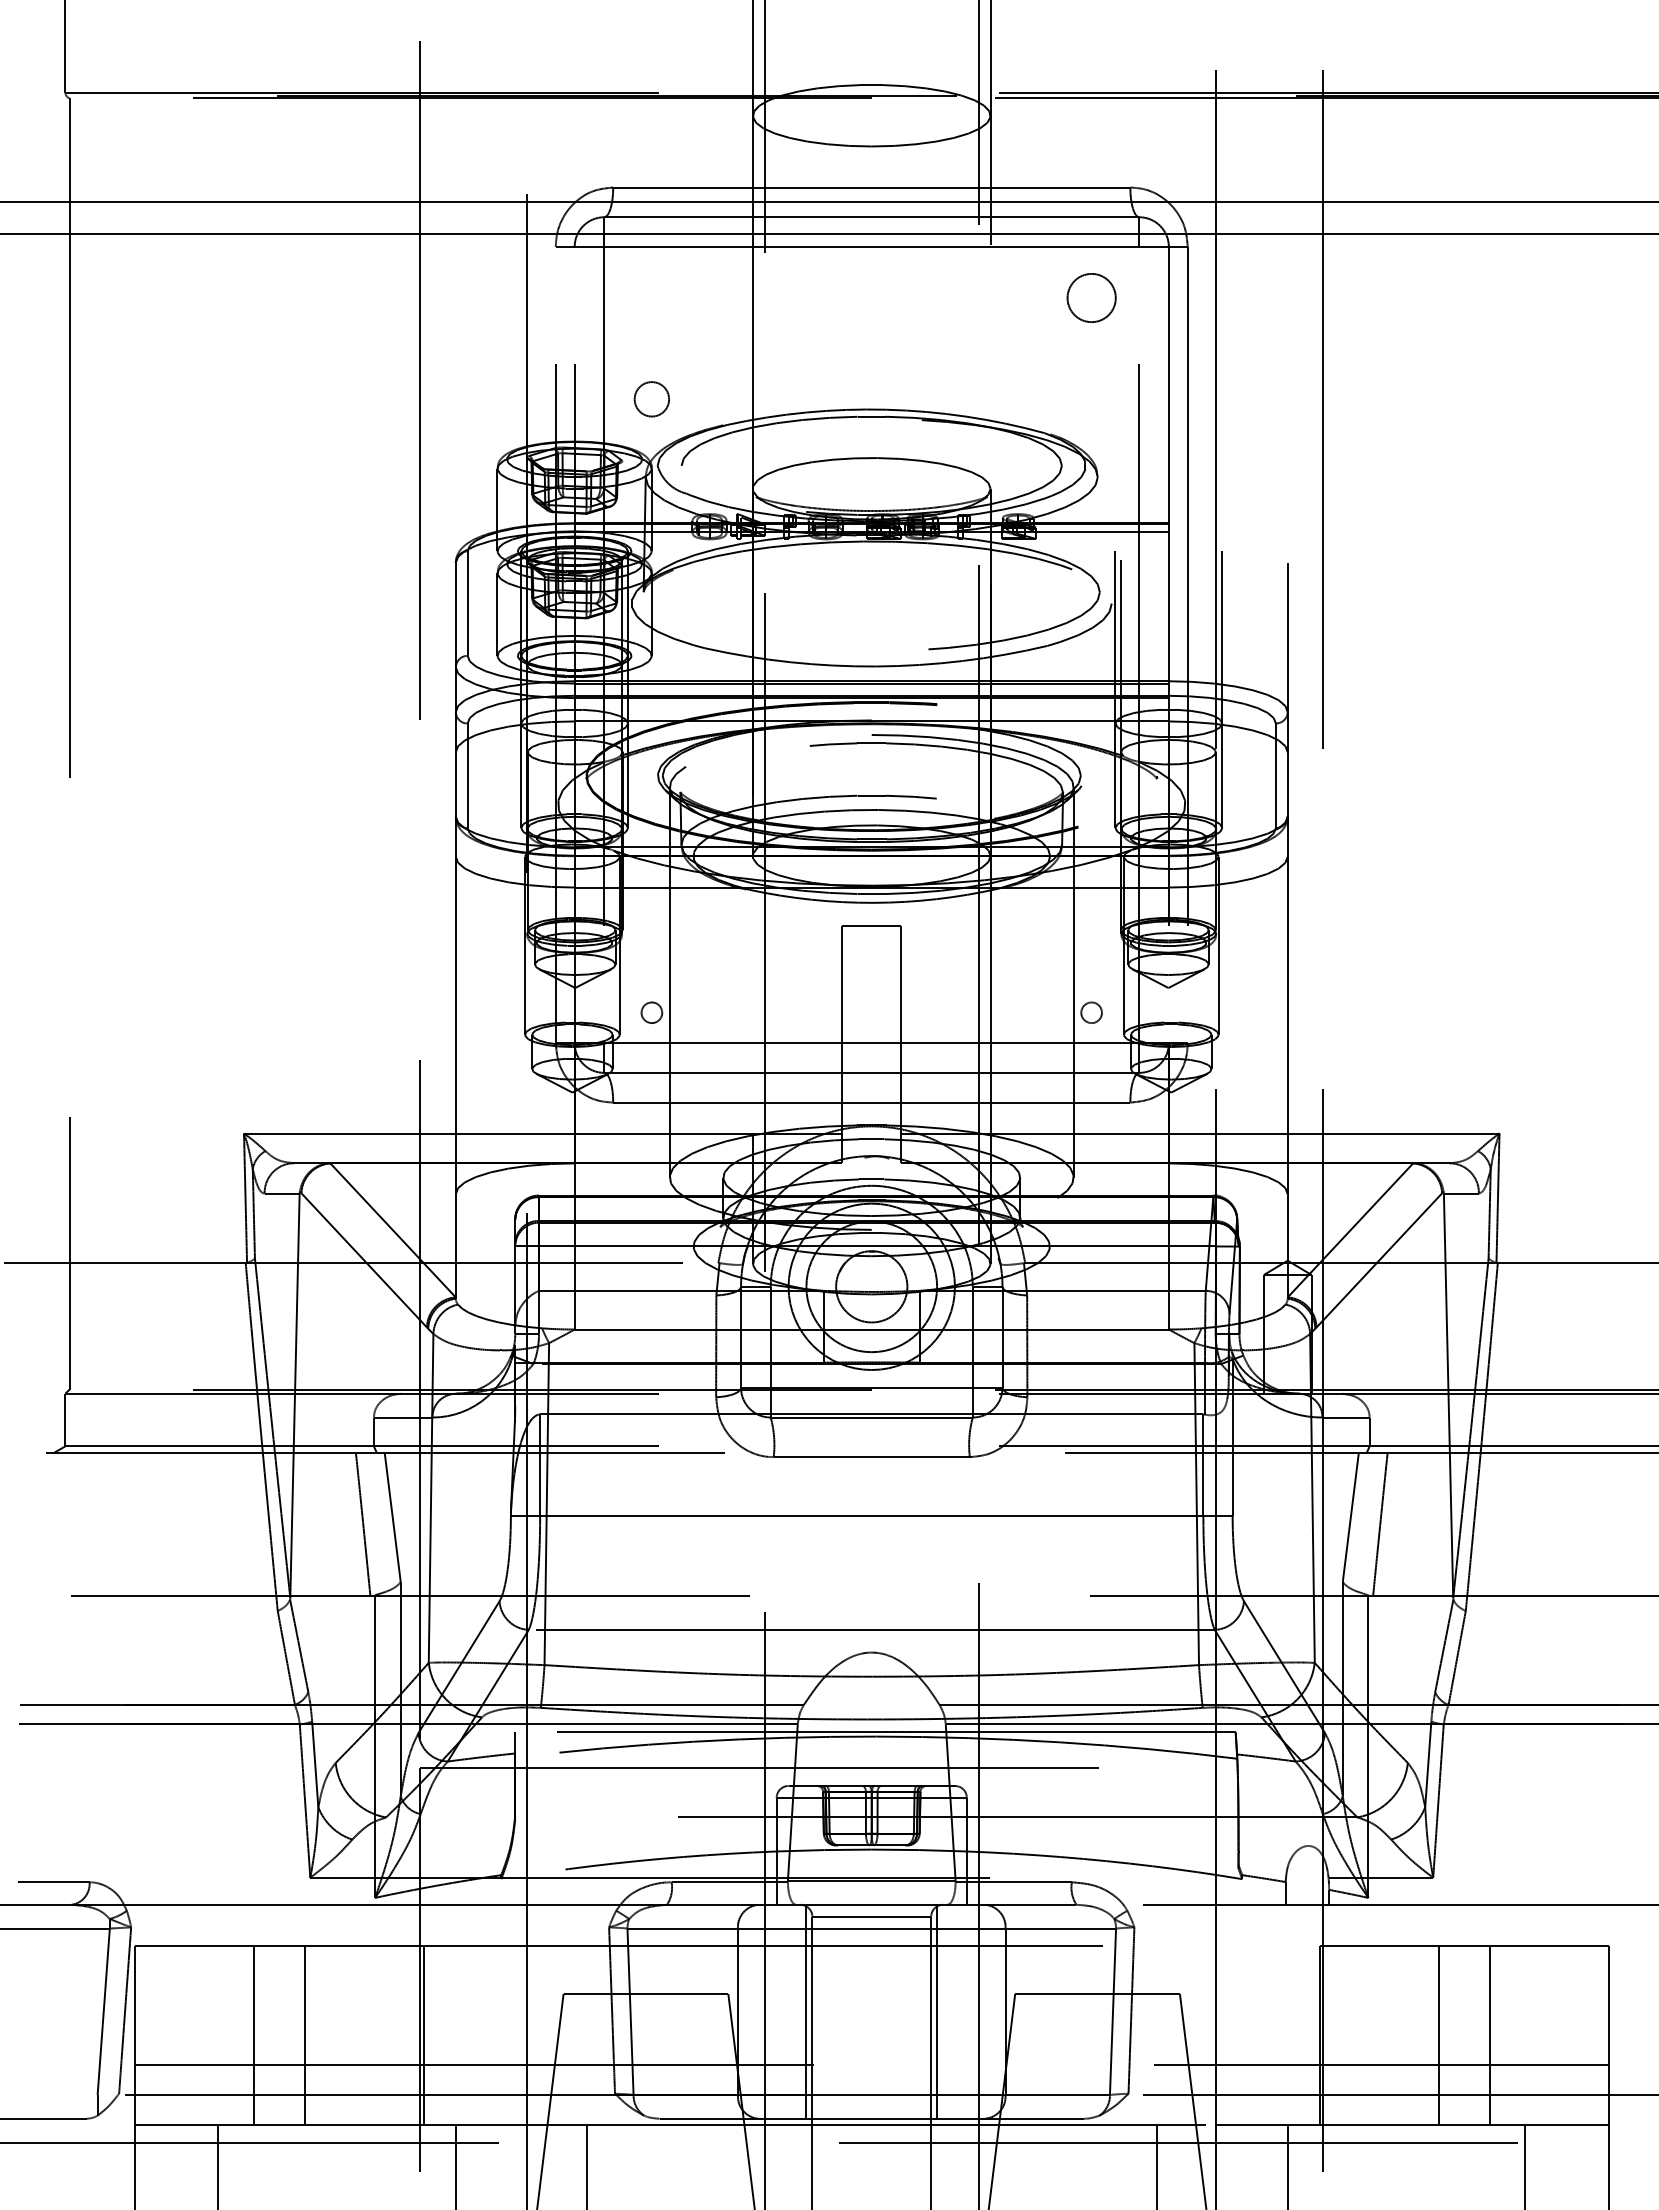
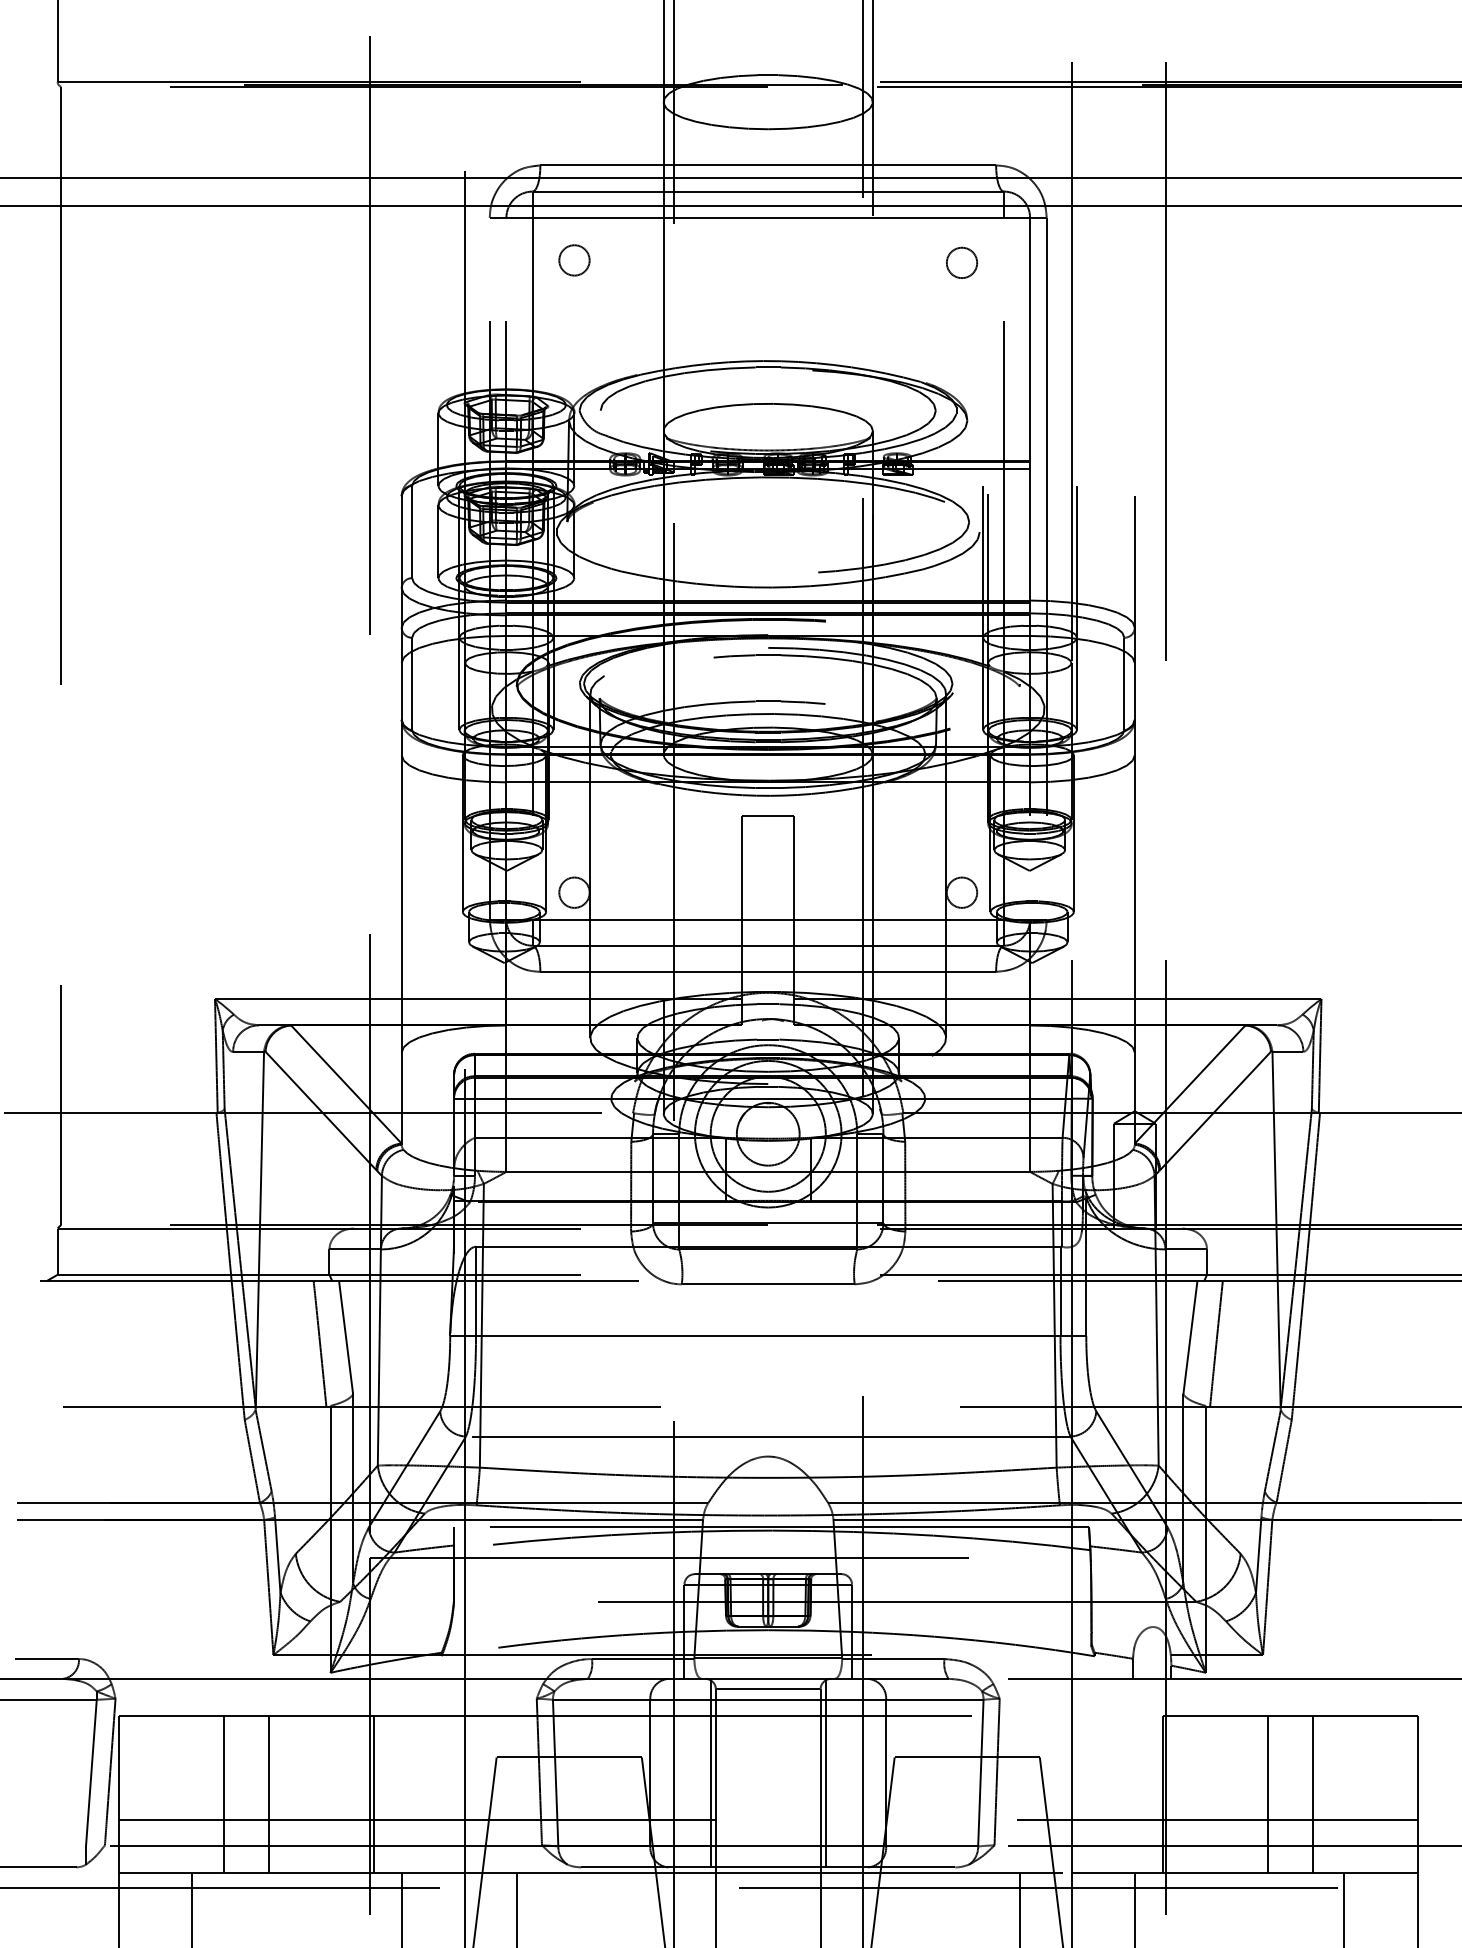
circle: (1091, 298) -> (961, 263), size x0.71
circle: (651, 399) -> (574, 260), moved
circle: (651, 1012) -> (574, 892), size x1.67
circle: (1091, 1012) -> (961, 892), size x1.67

